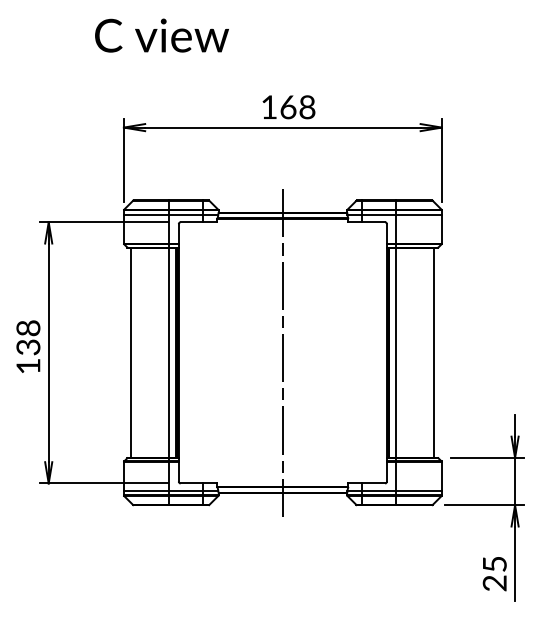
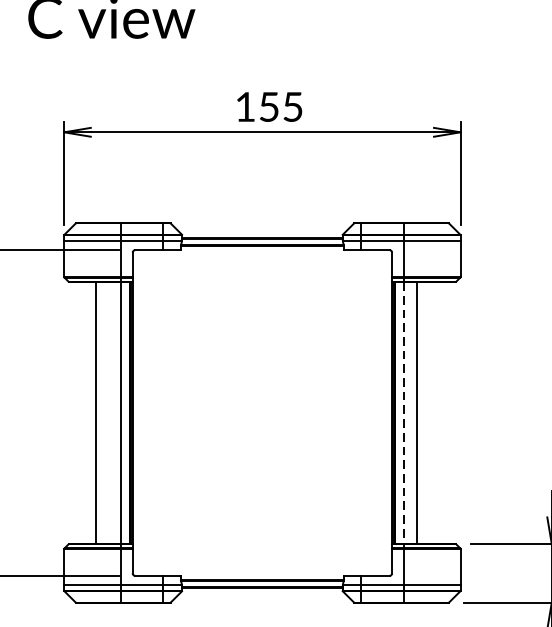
text: (297, 107) -> (280, 107), 168 -> 155
line: (131, 352) -> (96, 412), moved
line: (282, 352) -> (261, 412), removed
line: (434, 352) -> (417, 412), moved
line: (396, 353) -> (403, 413), solid -> dashed

